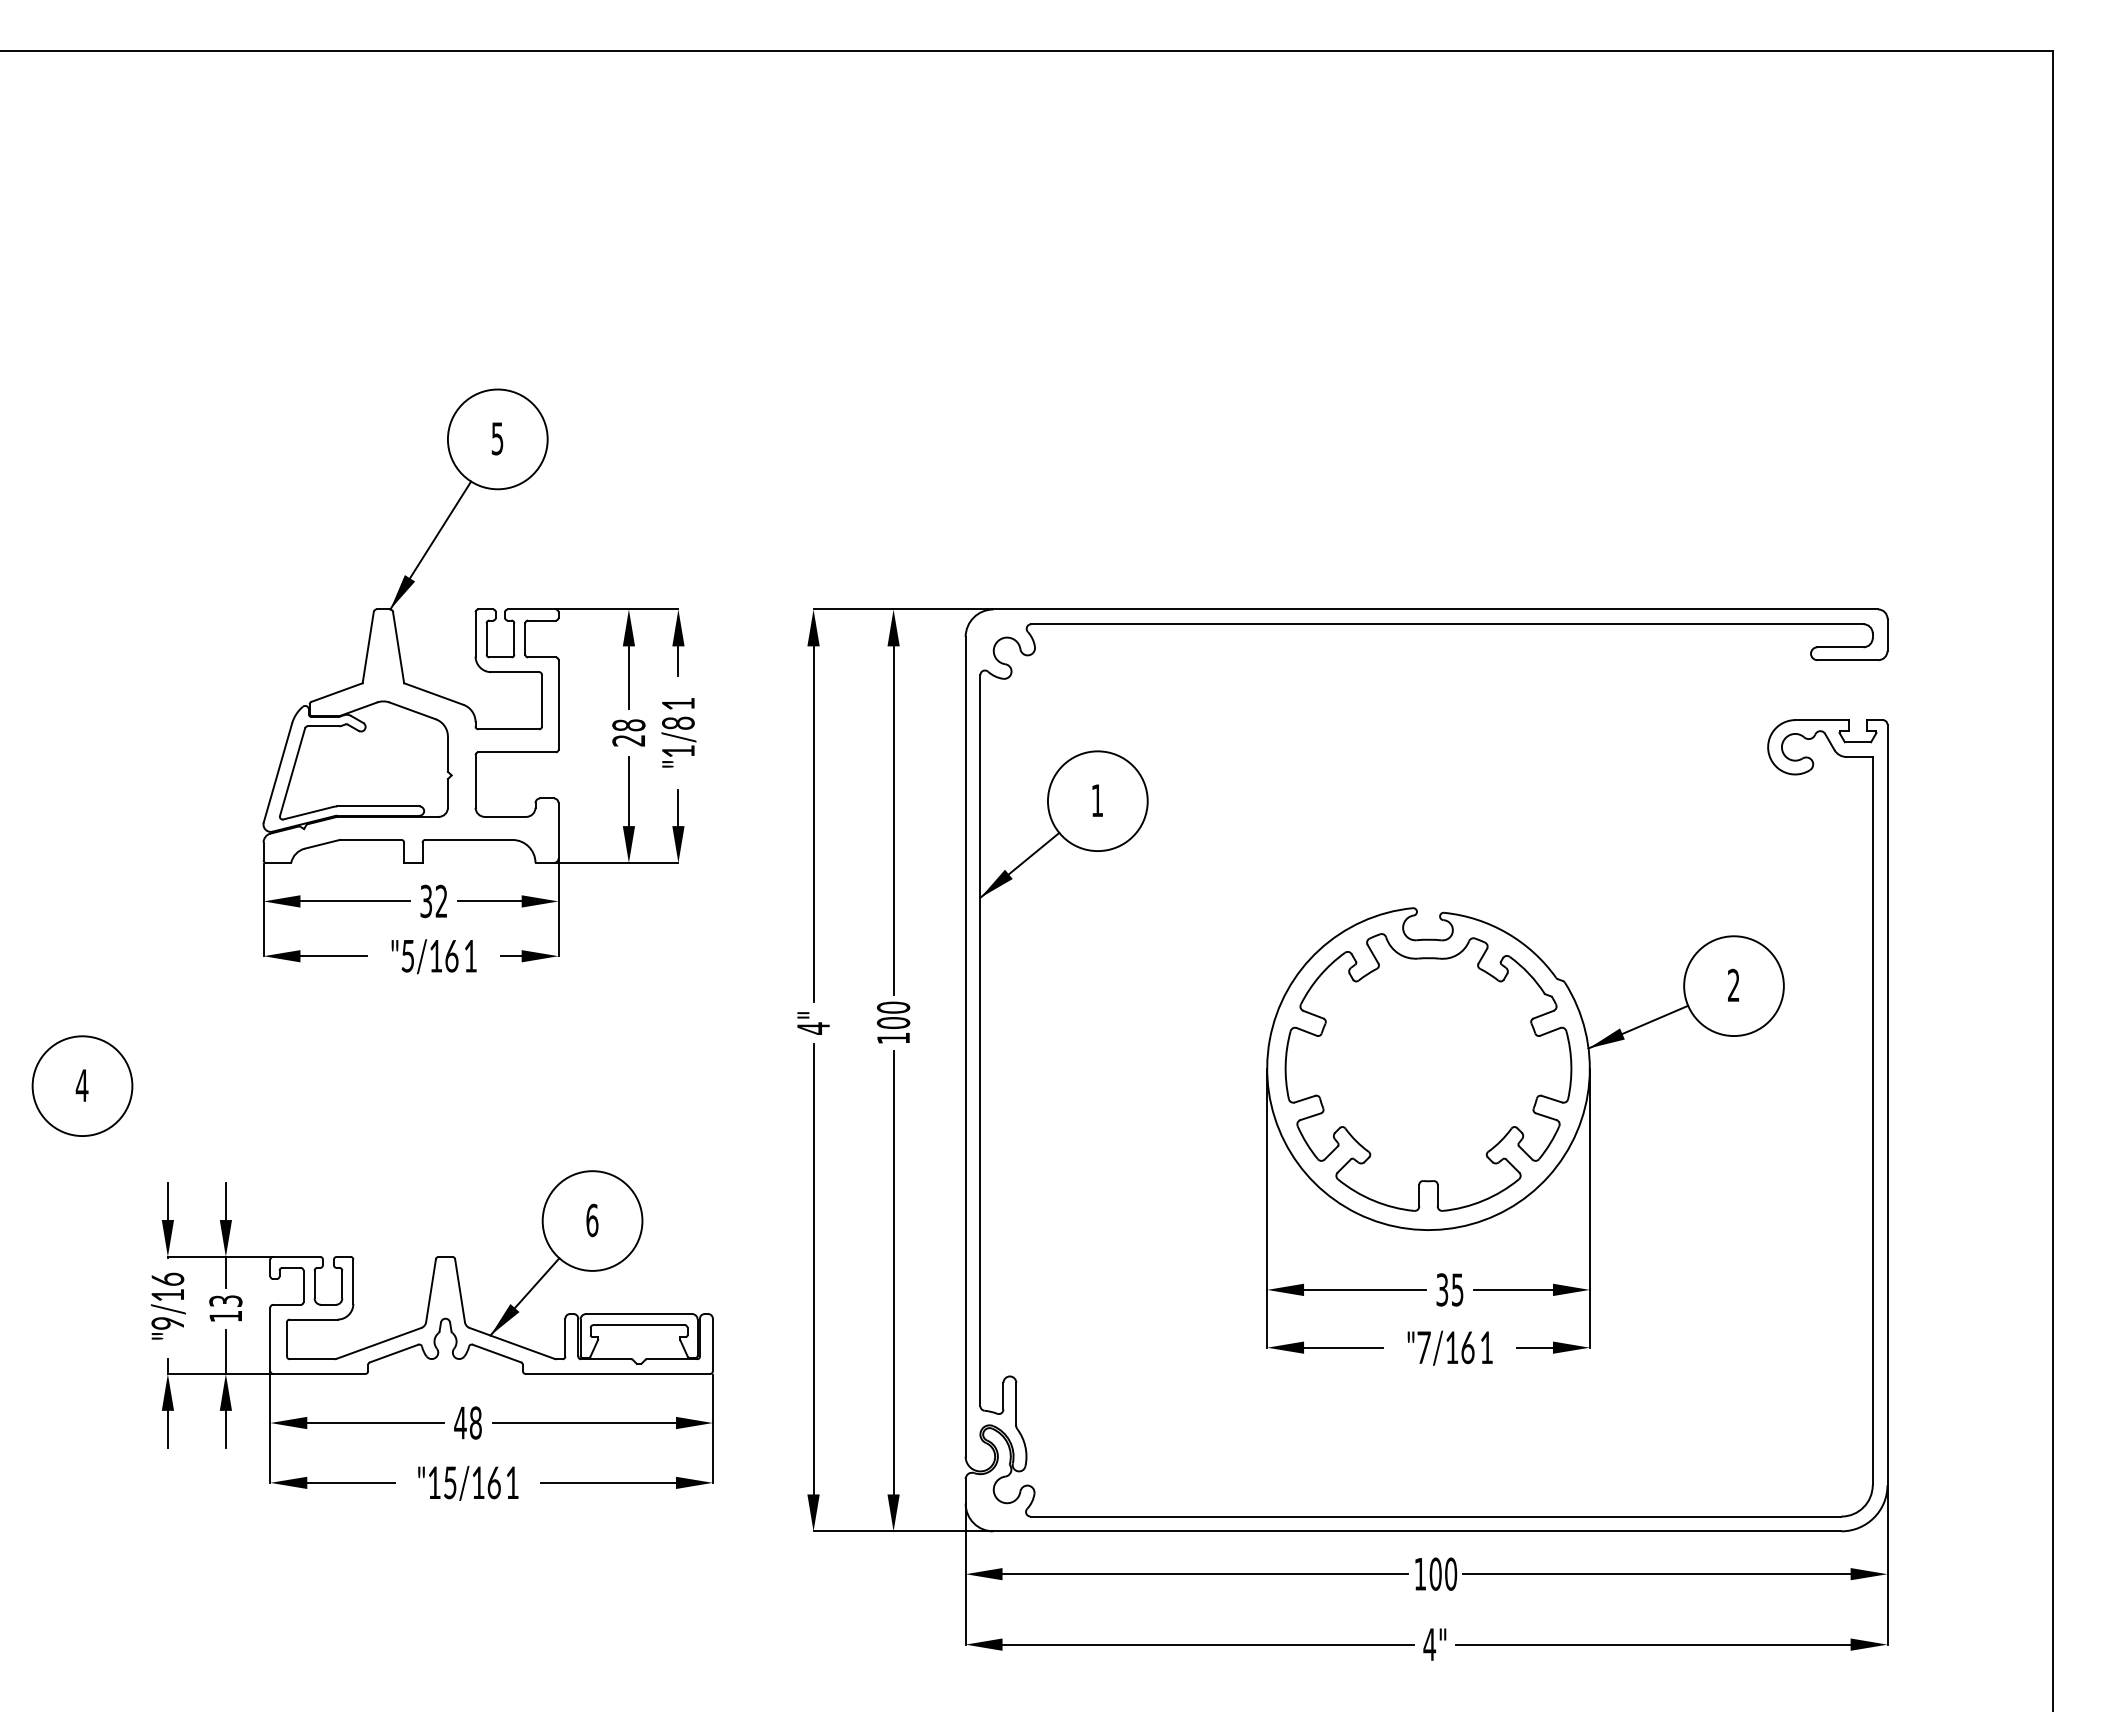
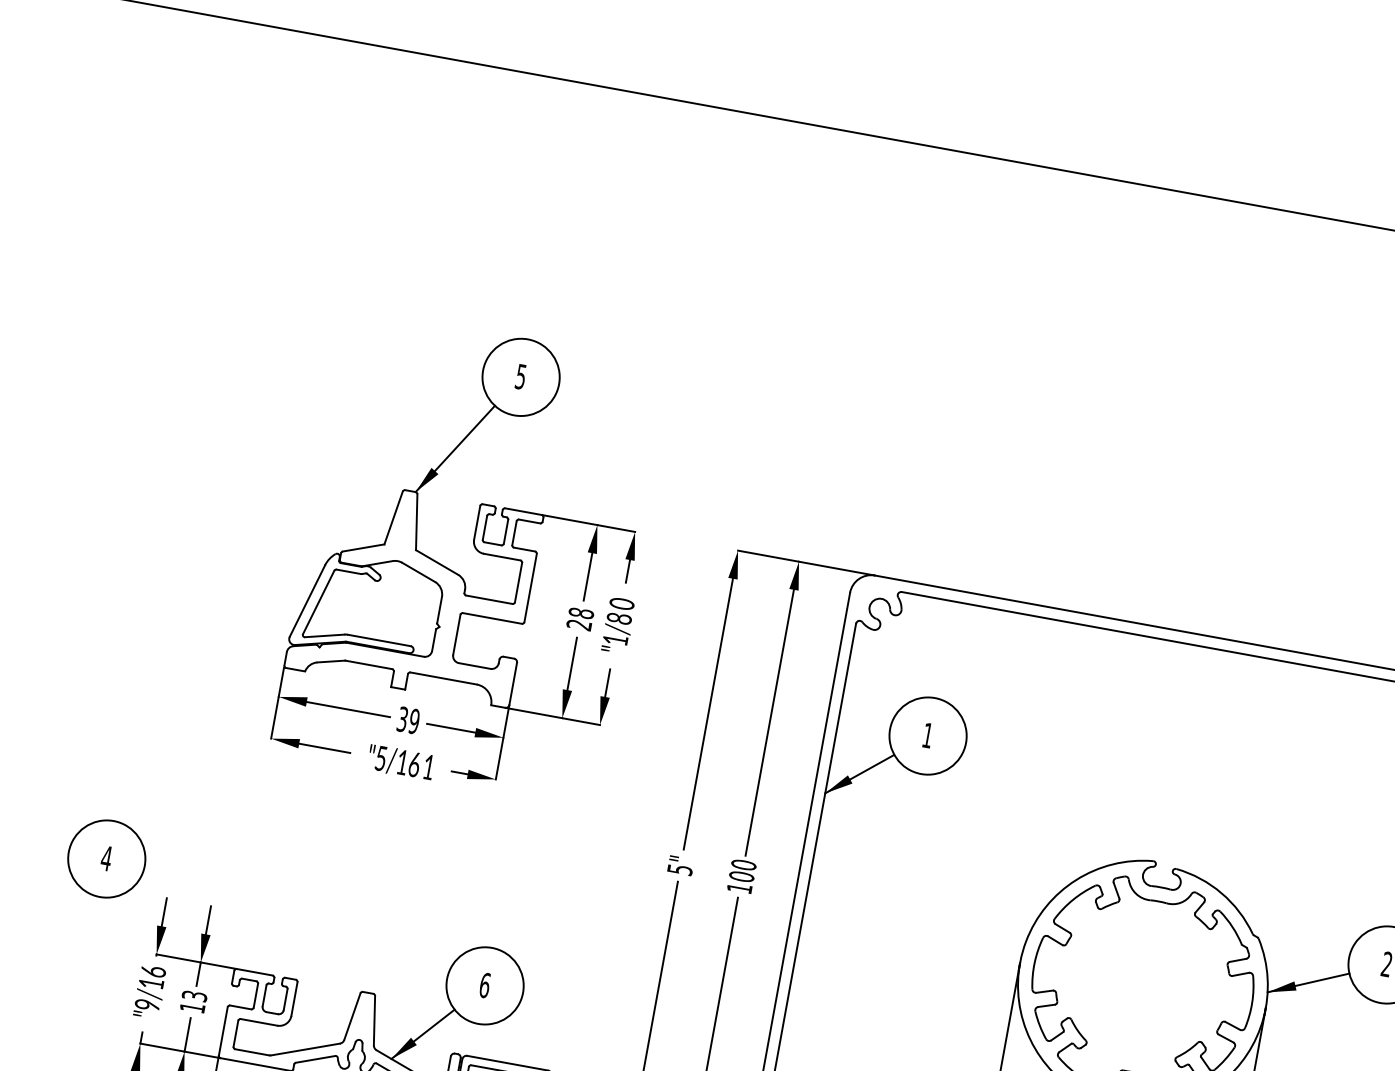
text: (678, 704) -> (622, 604), 1 -> 0
text: (441, 901) -> (414, 721), 32 -> 39
text: (813, 1028) -> (680, 869), 4" -> 5"
part: (82, 1085) -> (106, 858), moved

